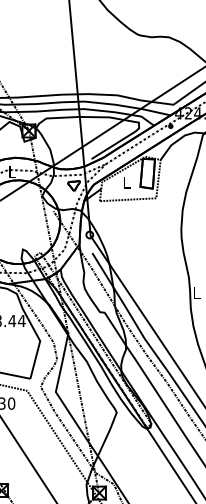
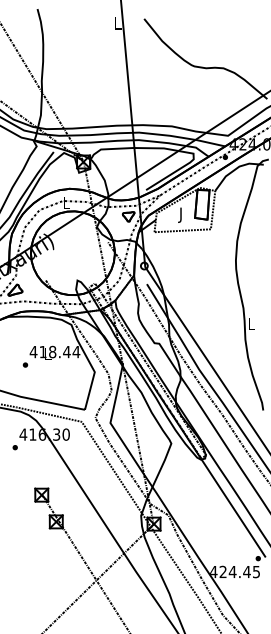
text: (126, 183) -> (181, 214), L -> J

